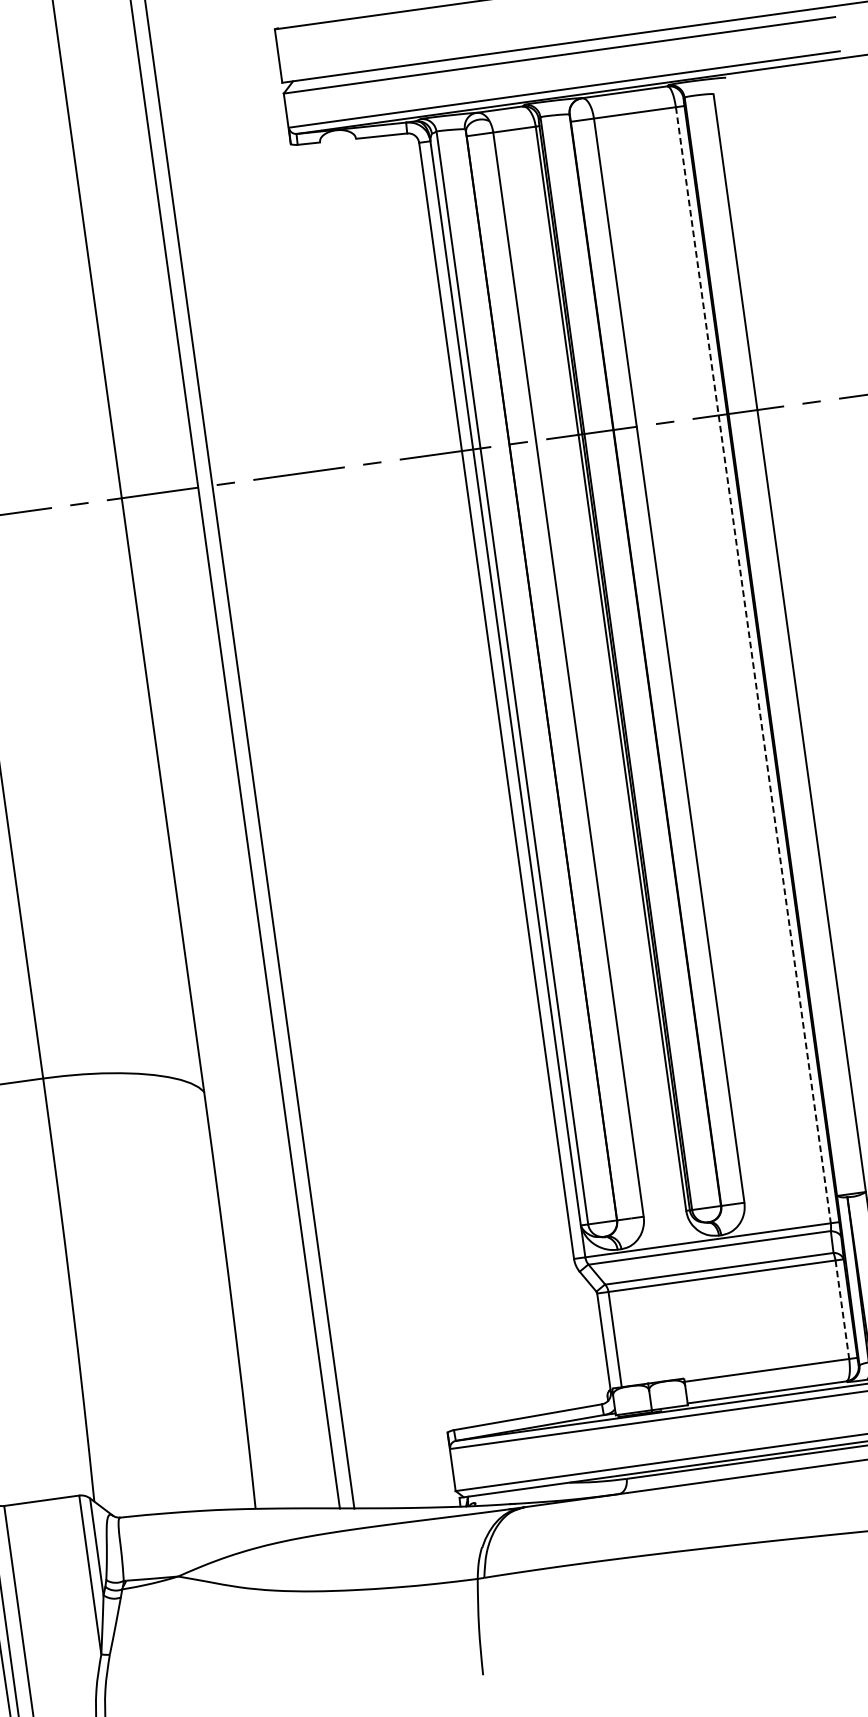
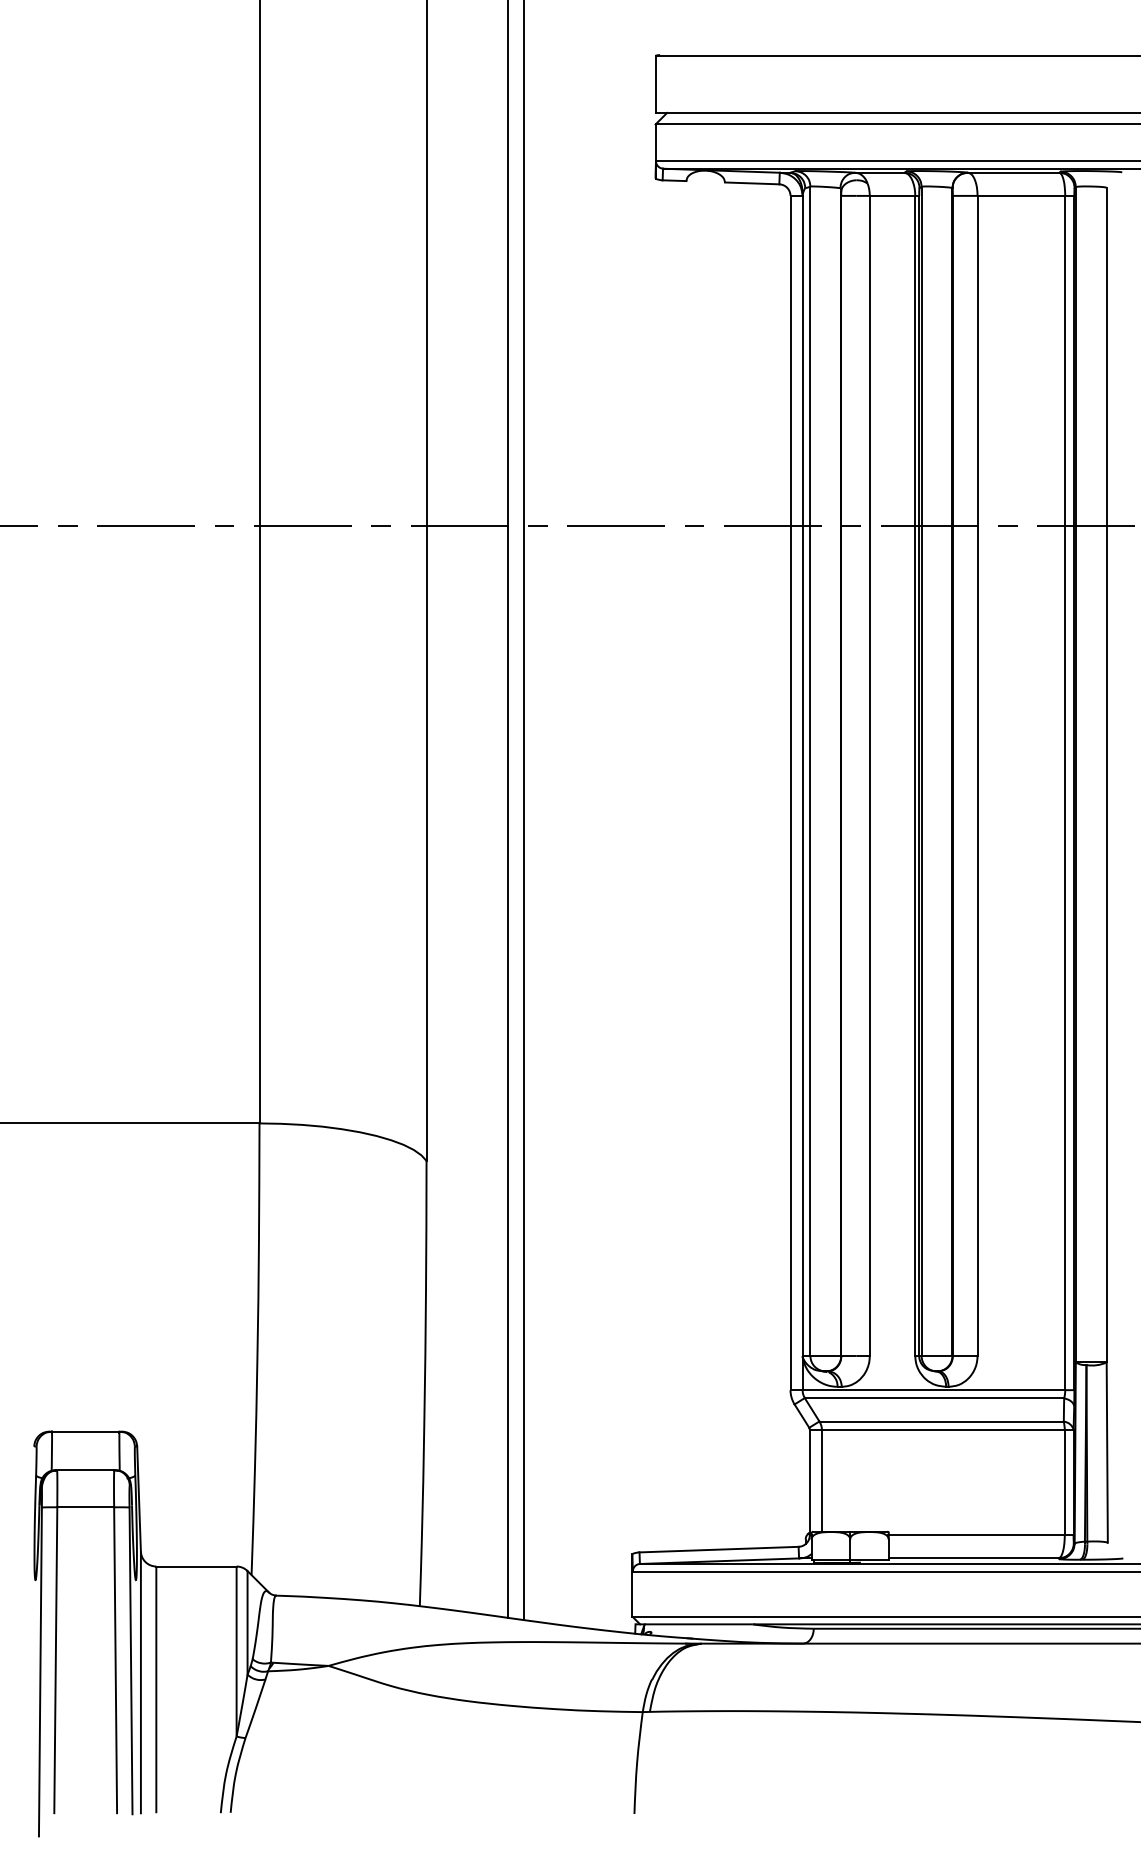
line: (753, 665) -> (1065, 793), dashed -> solid
line: (842, 1309) -> (1064, 1482), dashed -> solid

